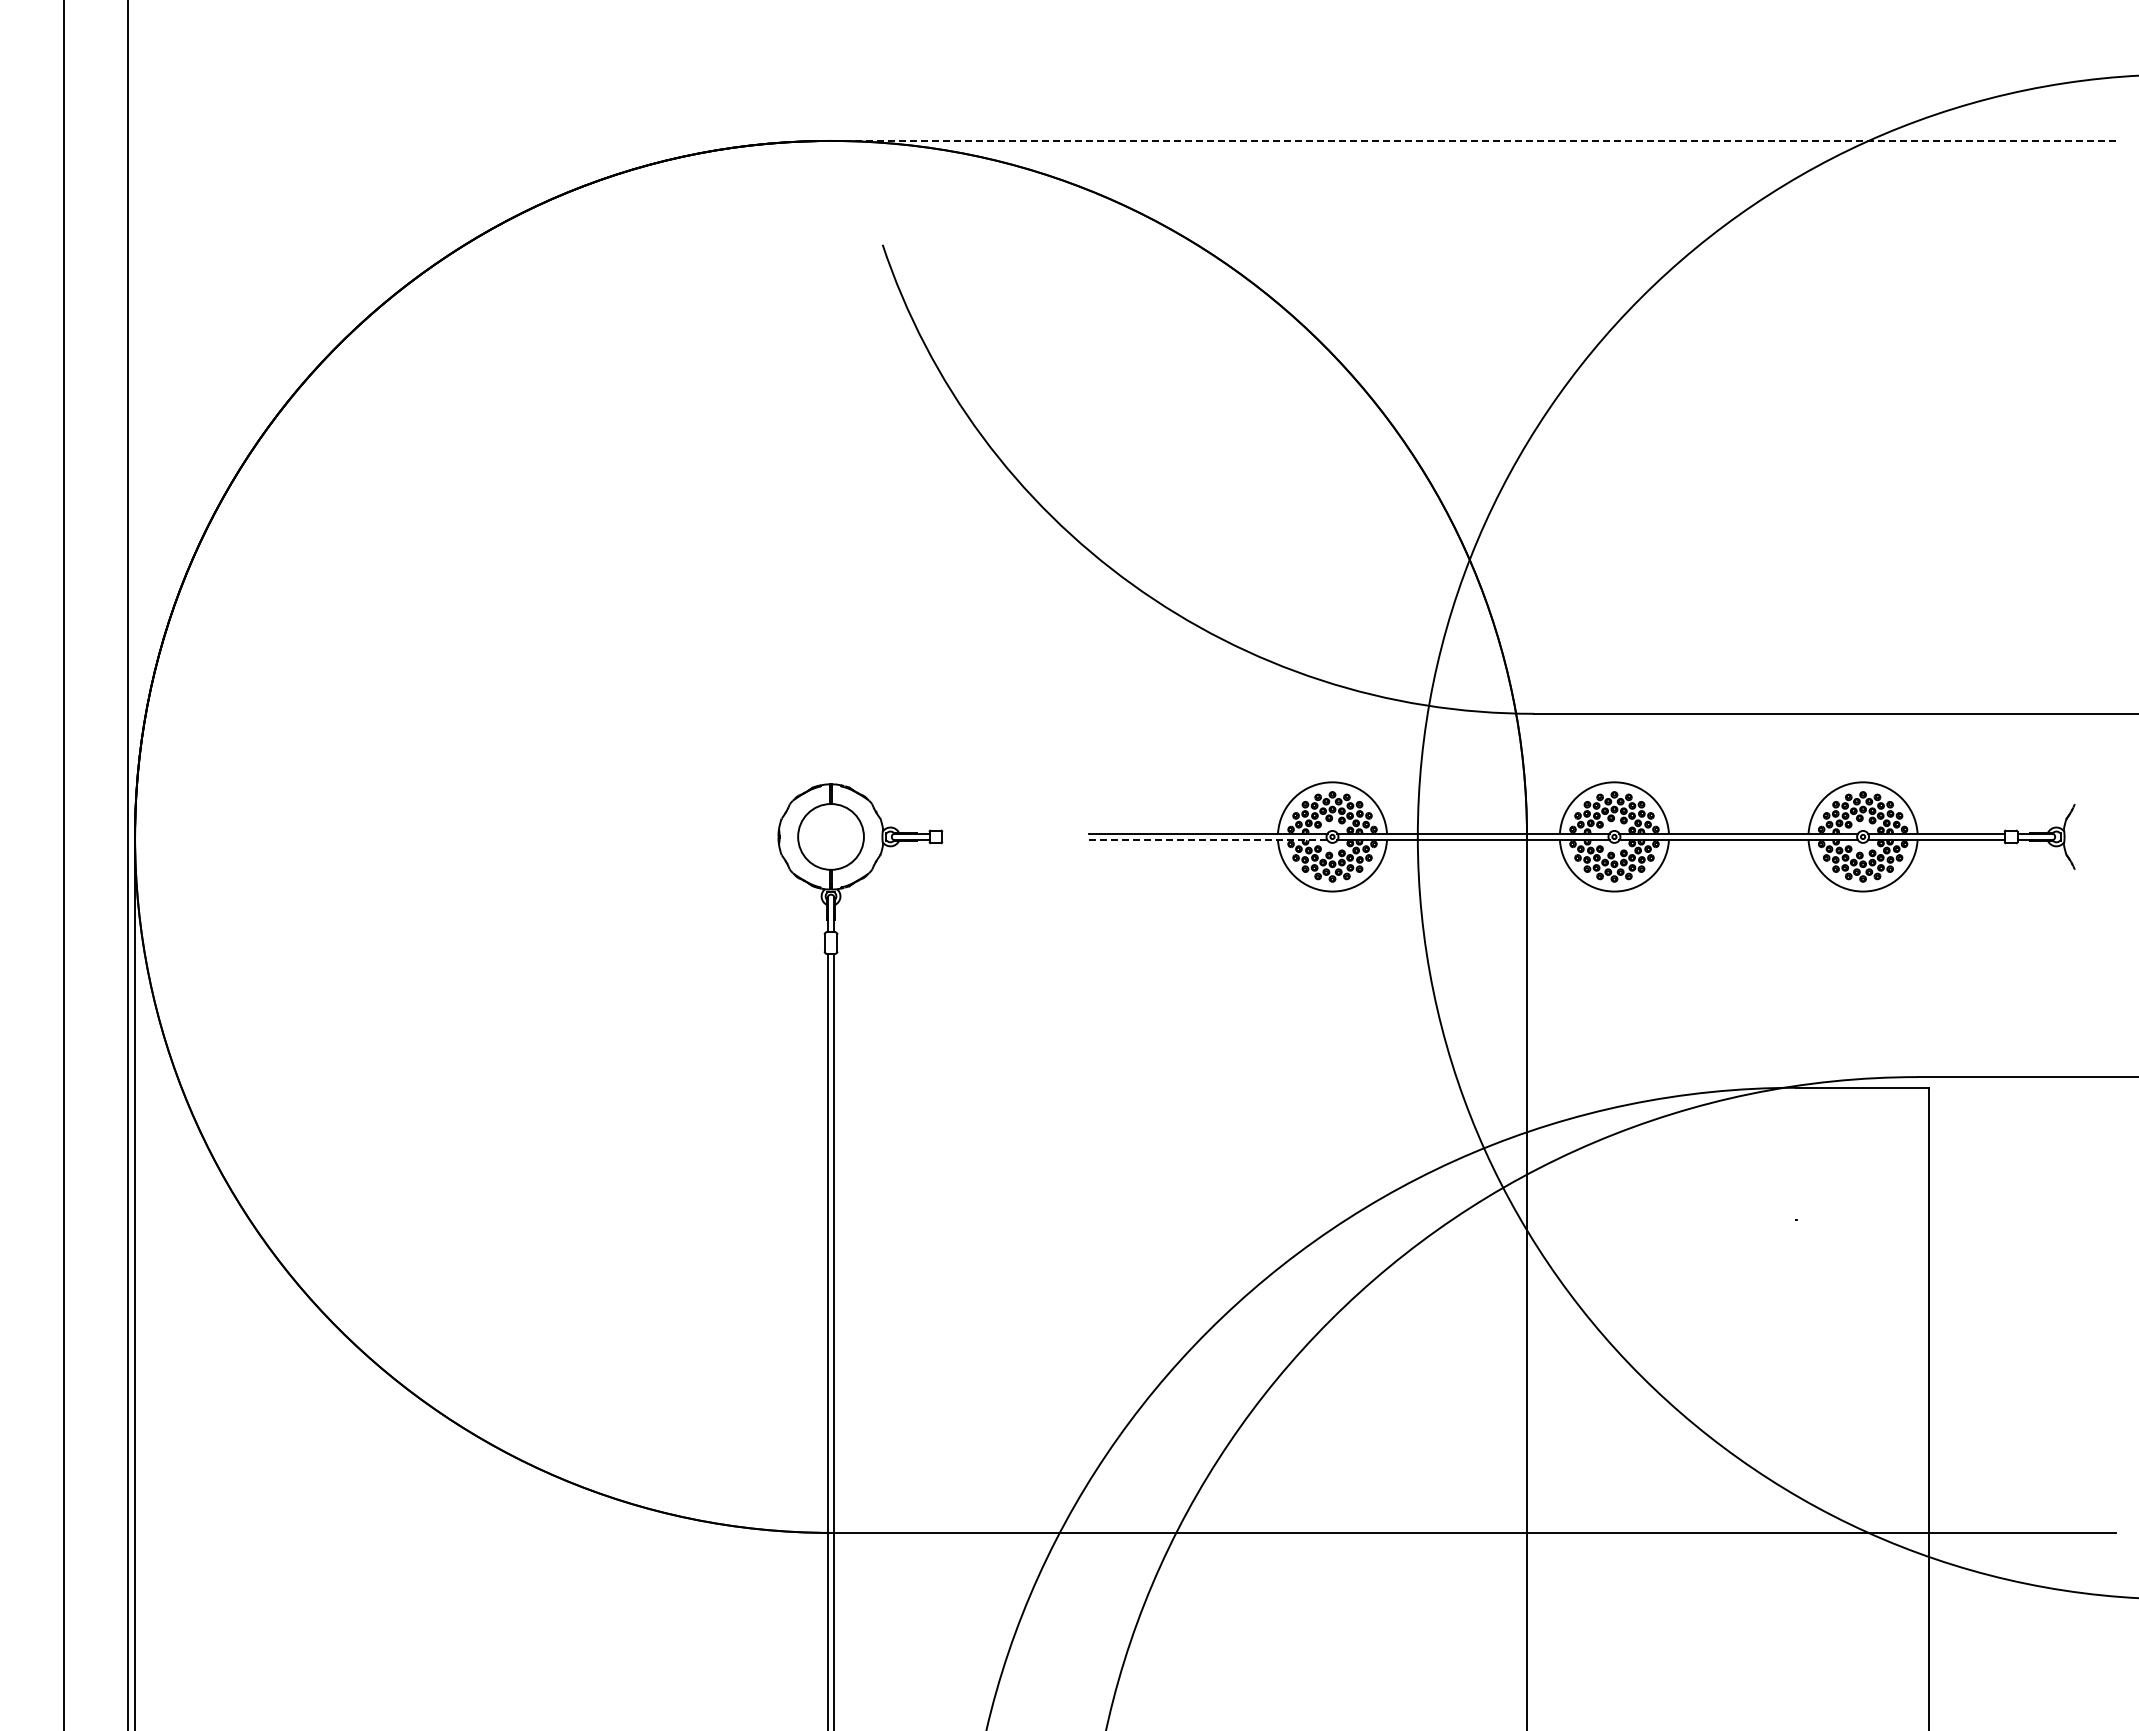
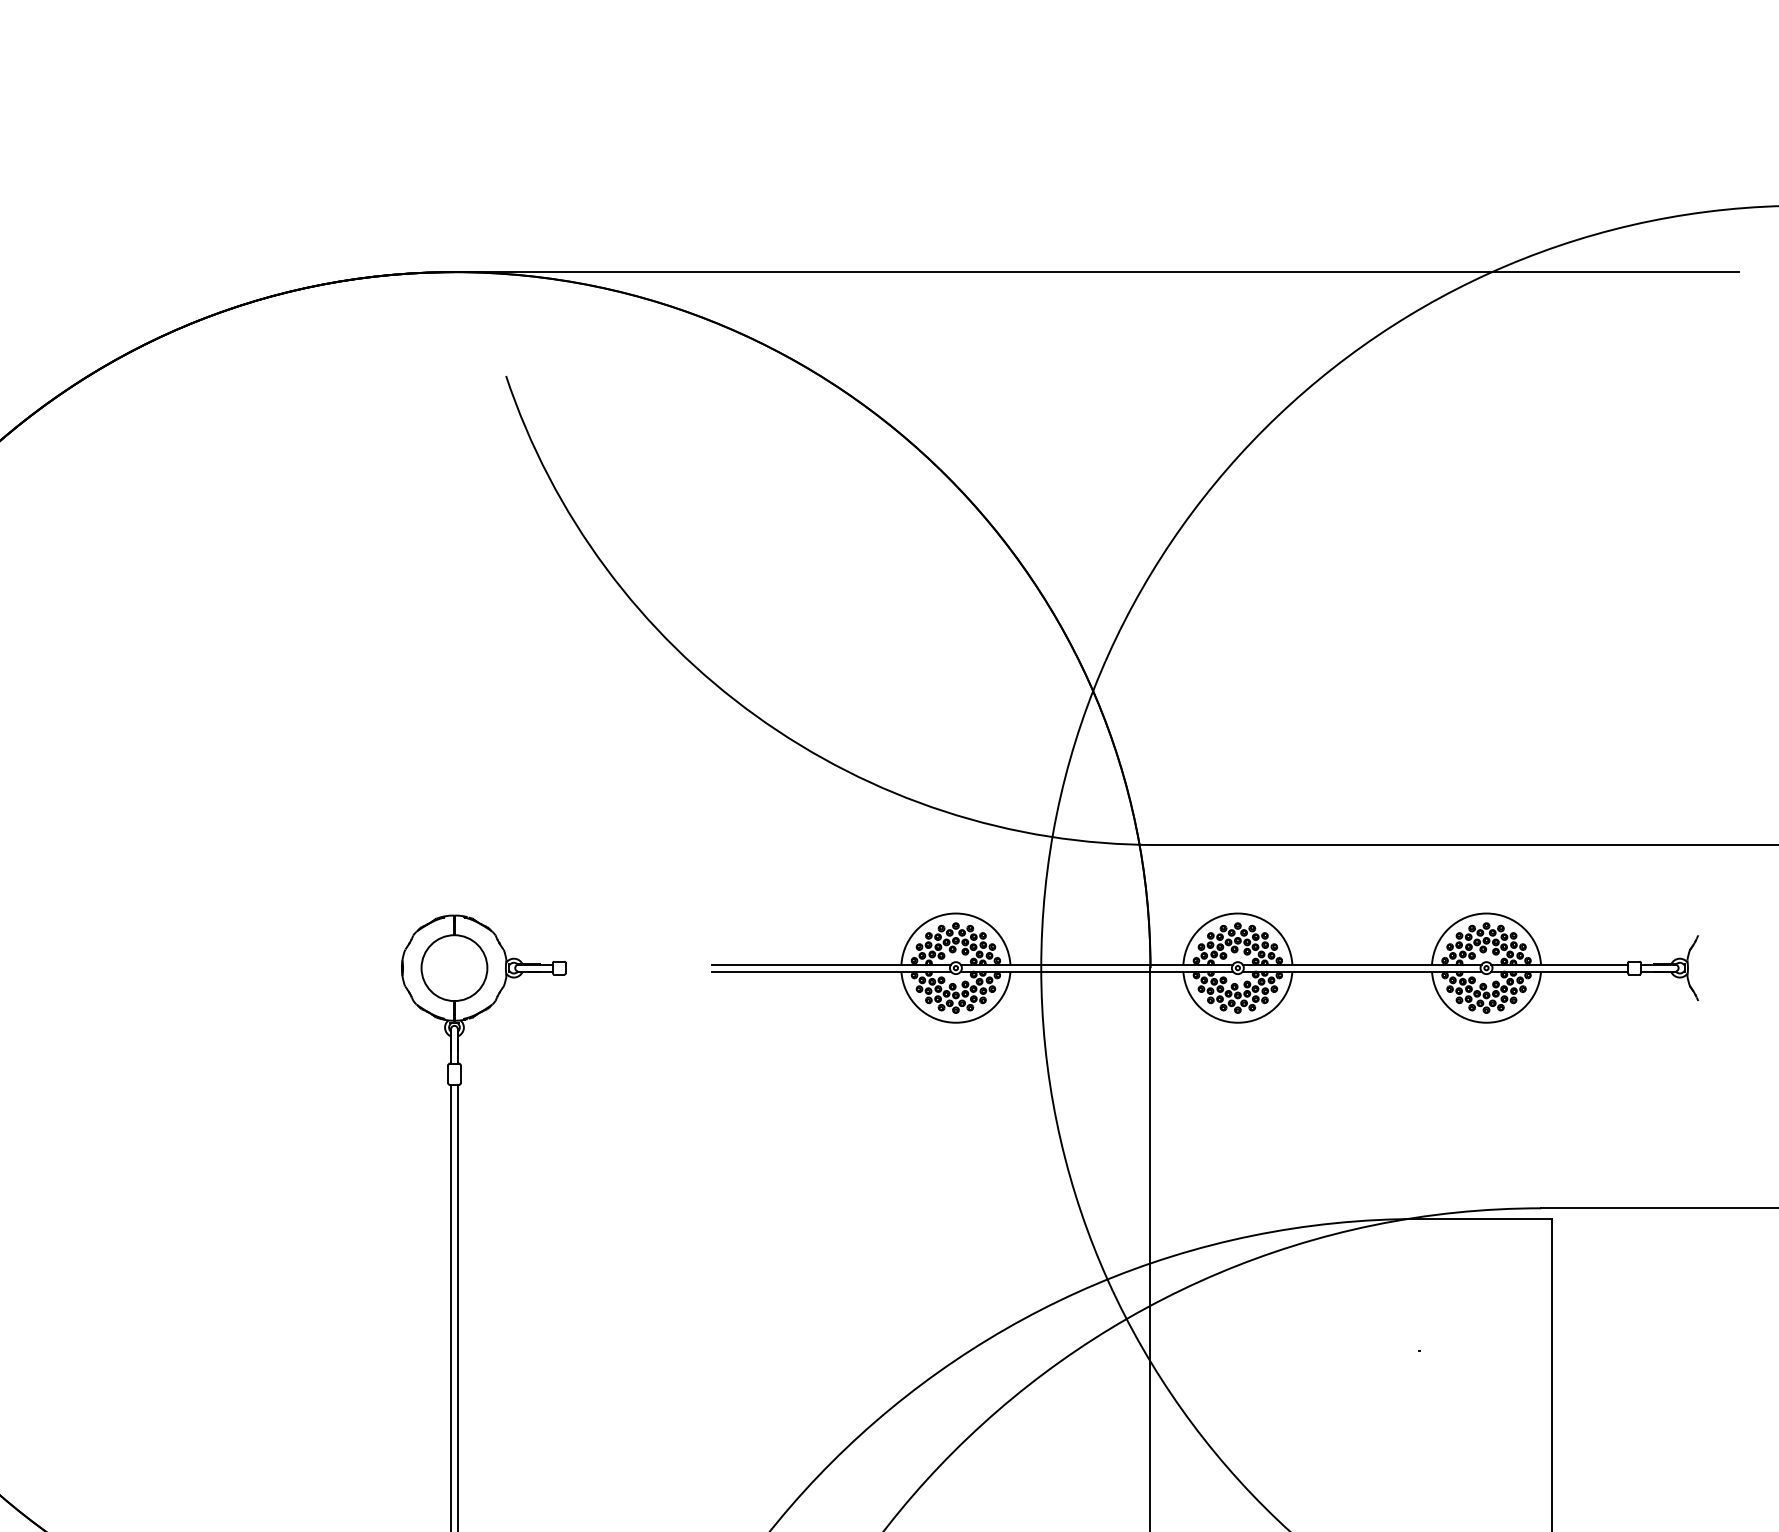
line: (1473, 140) -> (1096, 271), dashed -> solid
line: (1208, 840) -> (831, 971), dashed -> solid

